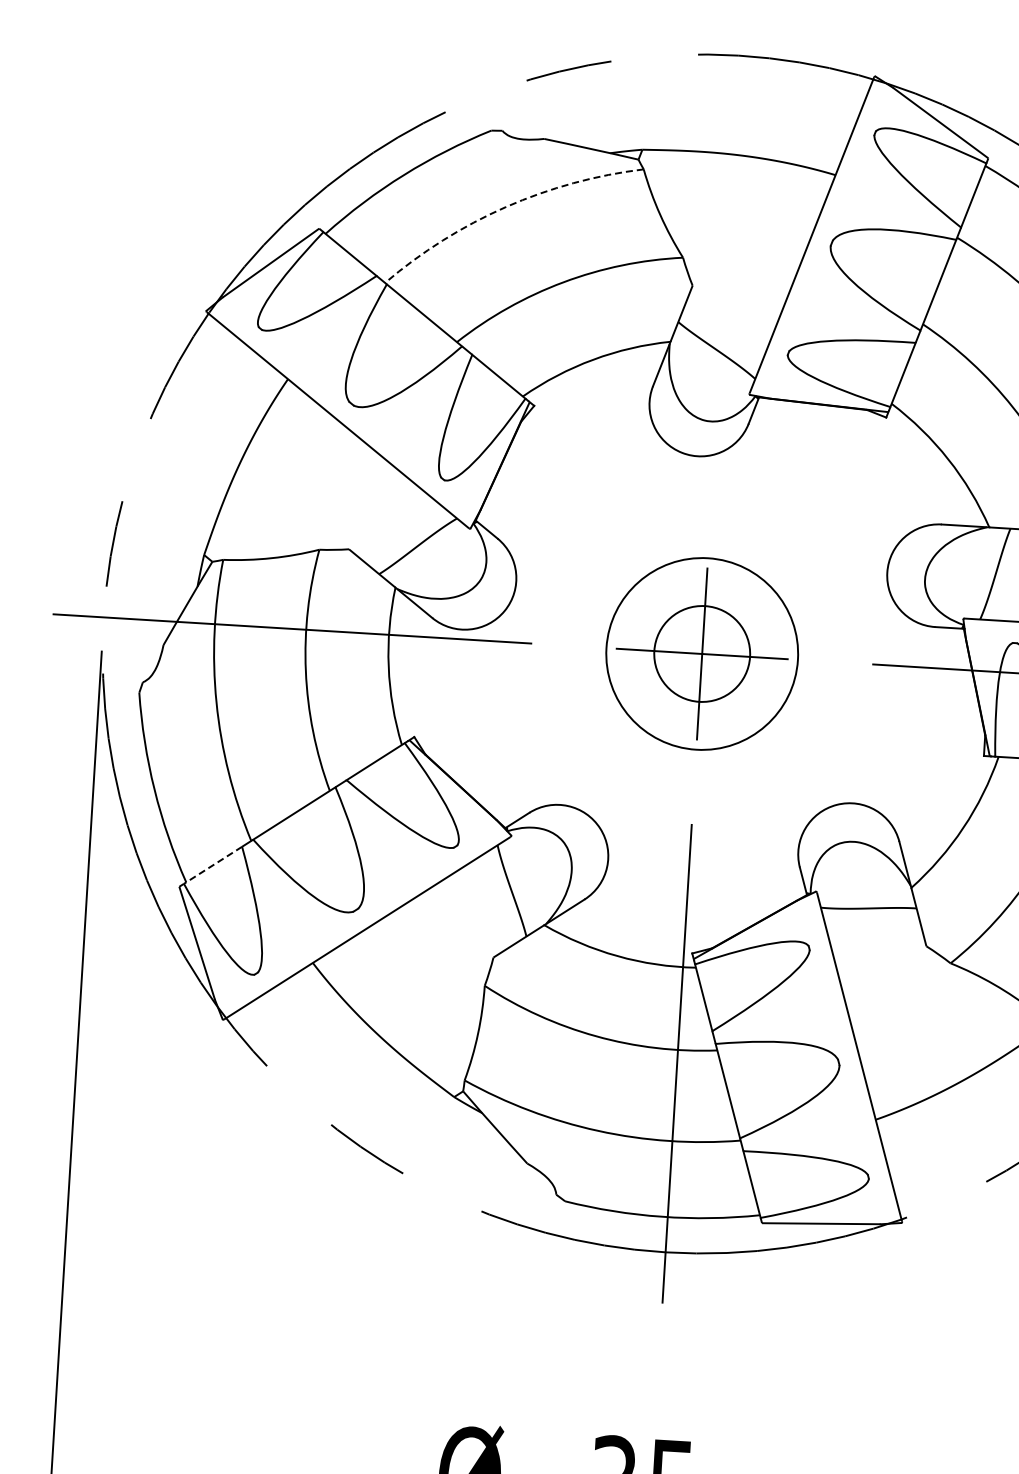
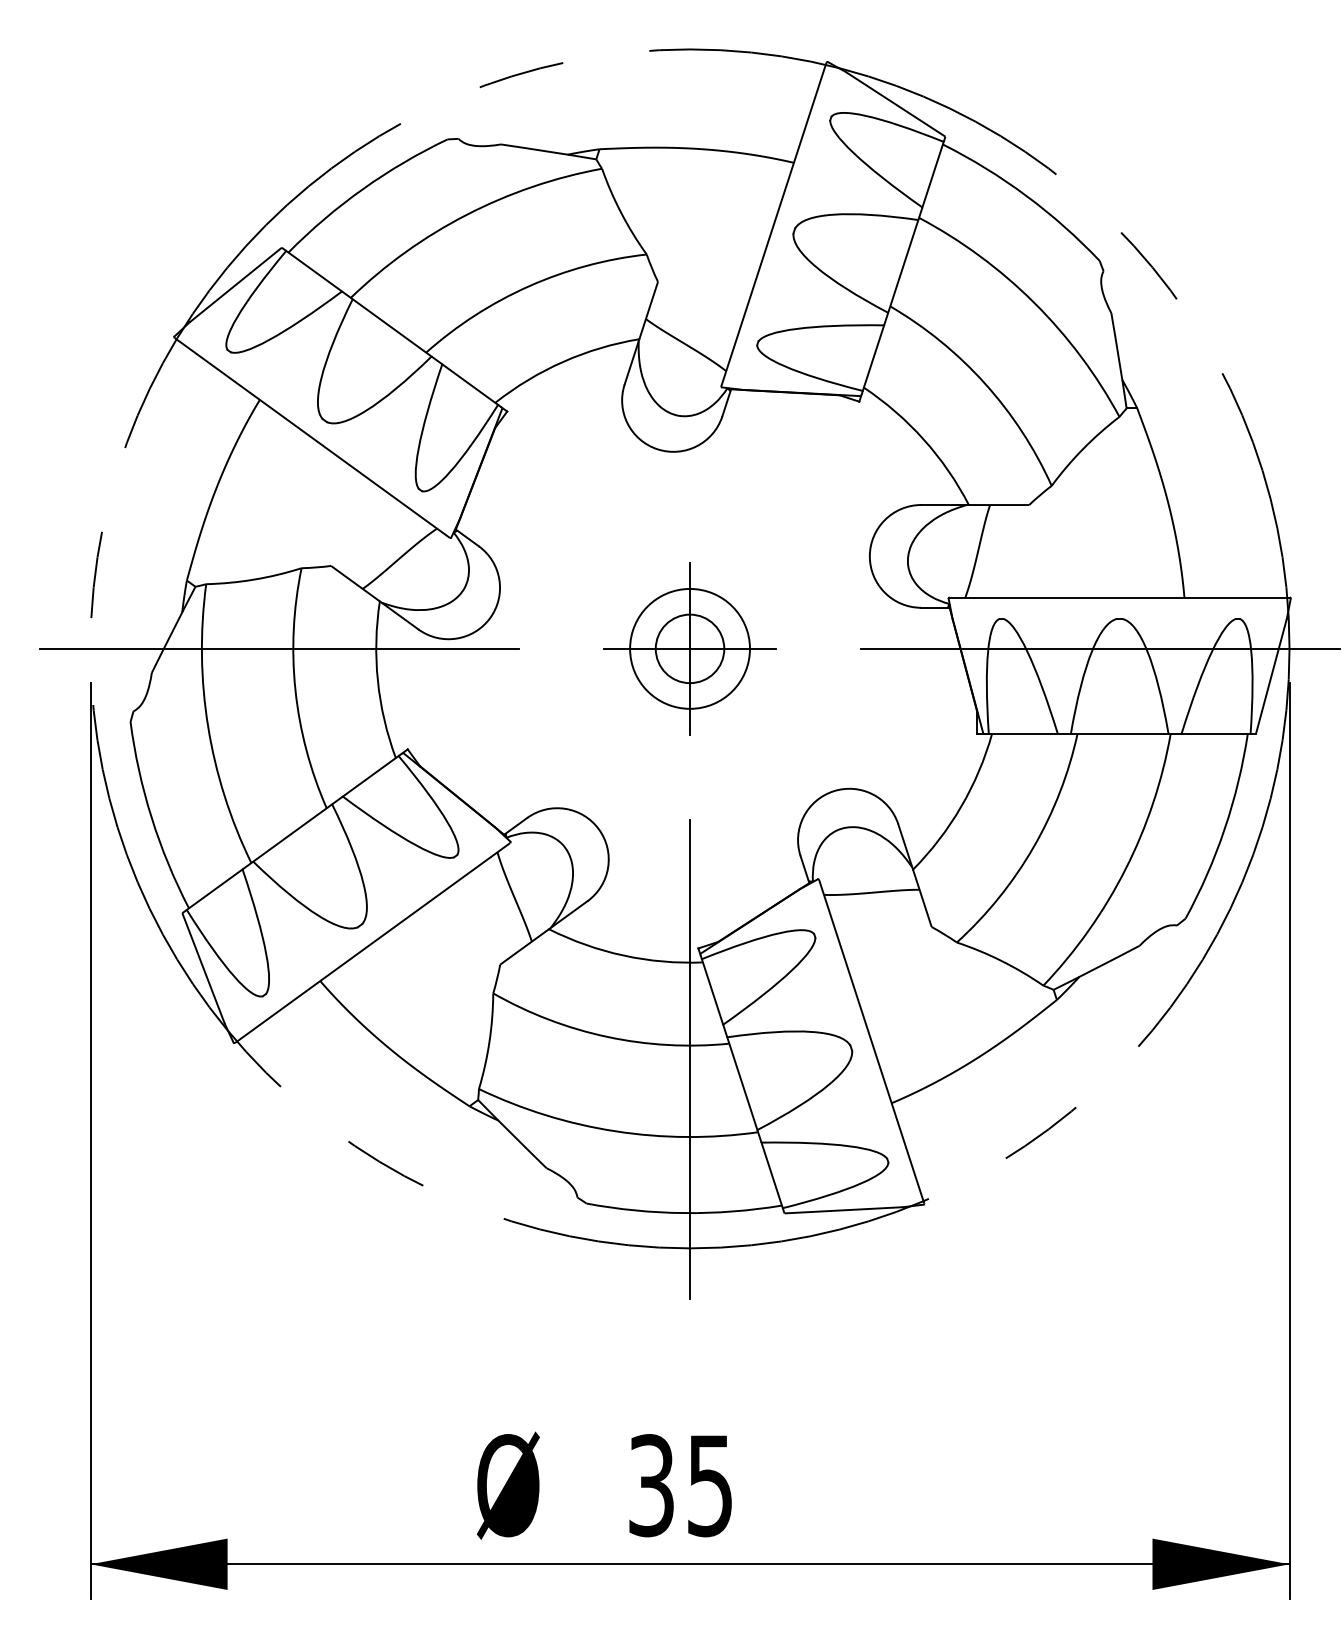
arc: (505, 206) -> (466, 214), dashed -> solid
circle: (701, 653) -> (689, 648), size x0.62
circle: (701, 653) -> (689, 648), size x0.71
line: (212, 865) -> (214, 889), dashed -> solid

